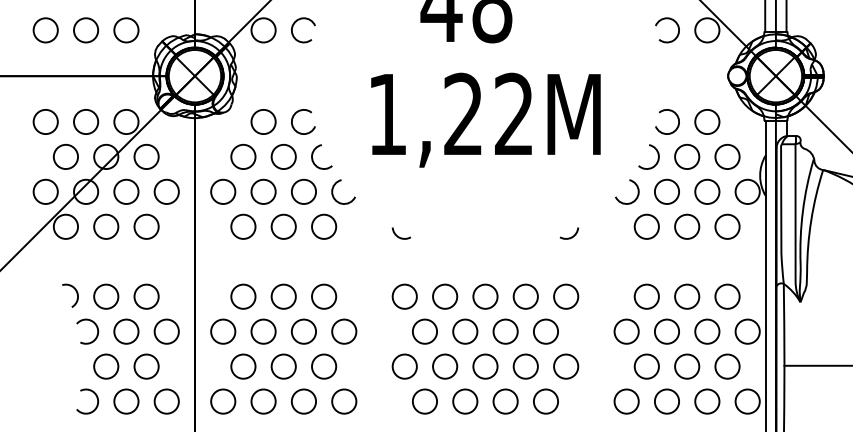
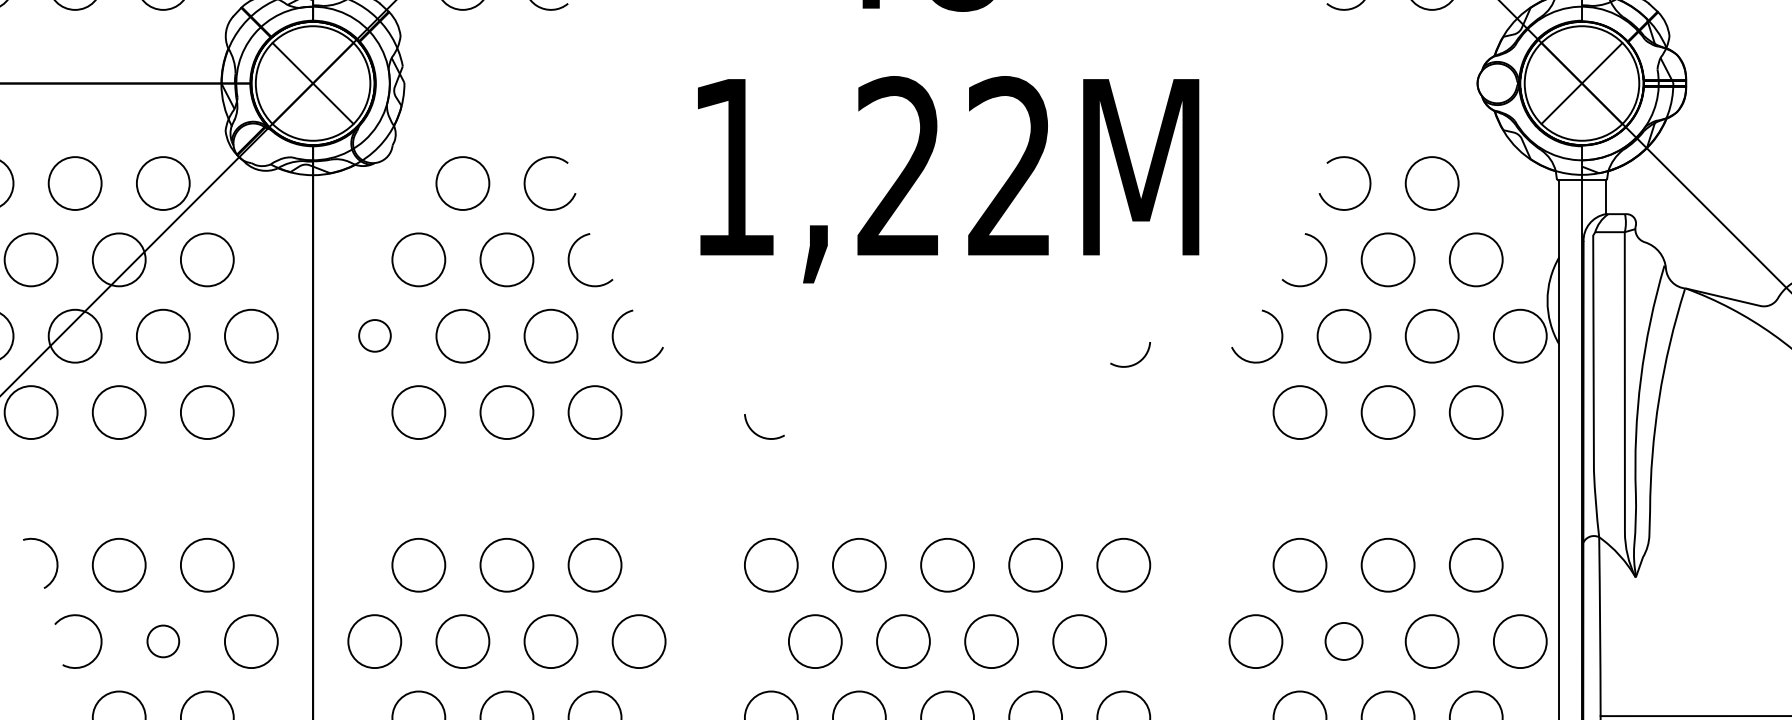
circle: (223, 191) -> (375, 335), size x0.6
arc: (571, 236) -> (1135, 361), moved
circle: (126, 331) -> (163, 641), size x0.6
circle: (666, 331) -> (1342, 641), size x0.7

